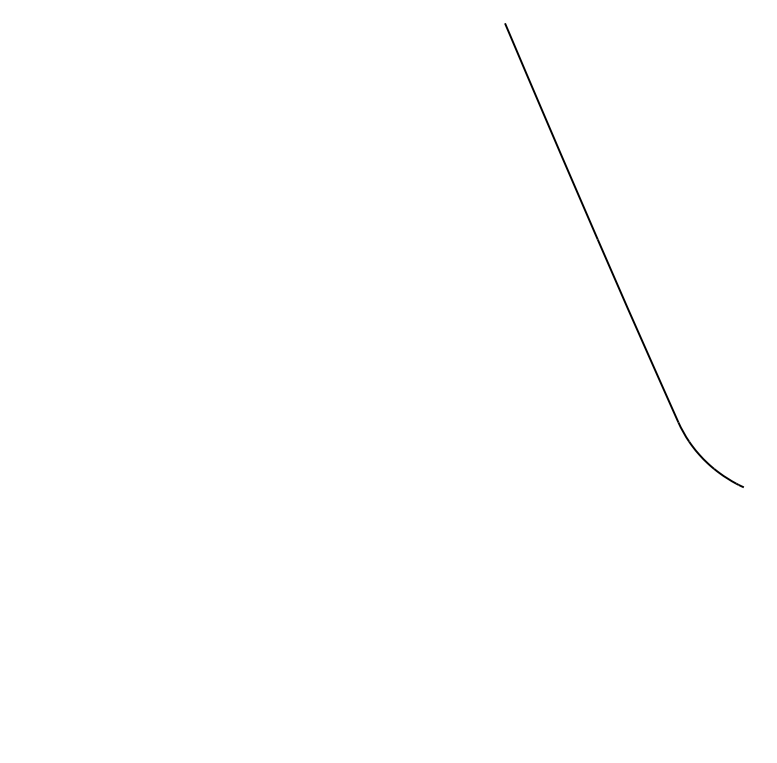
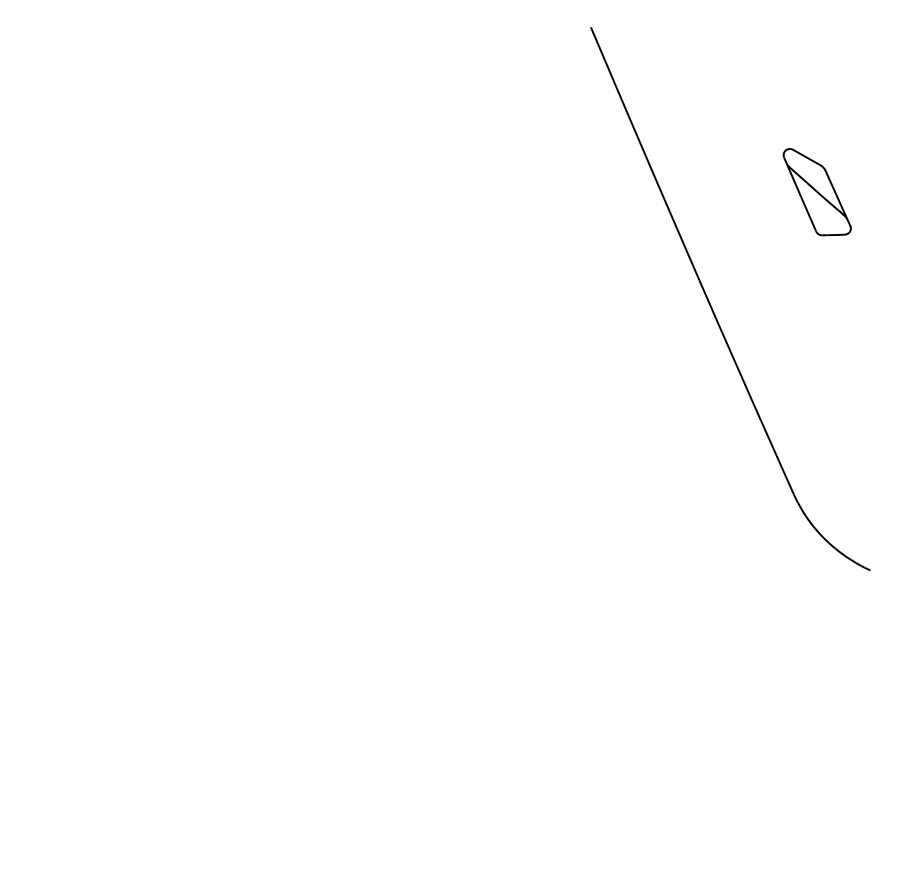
part: (698, 163) -> (817, 191), added

